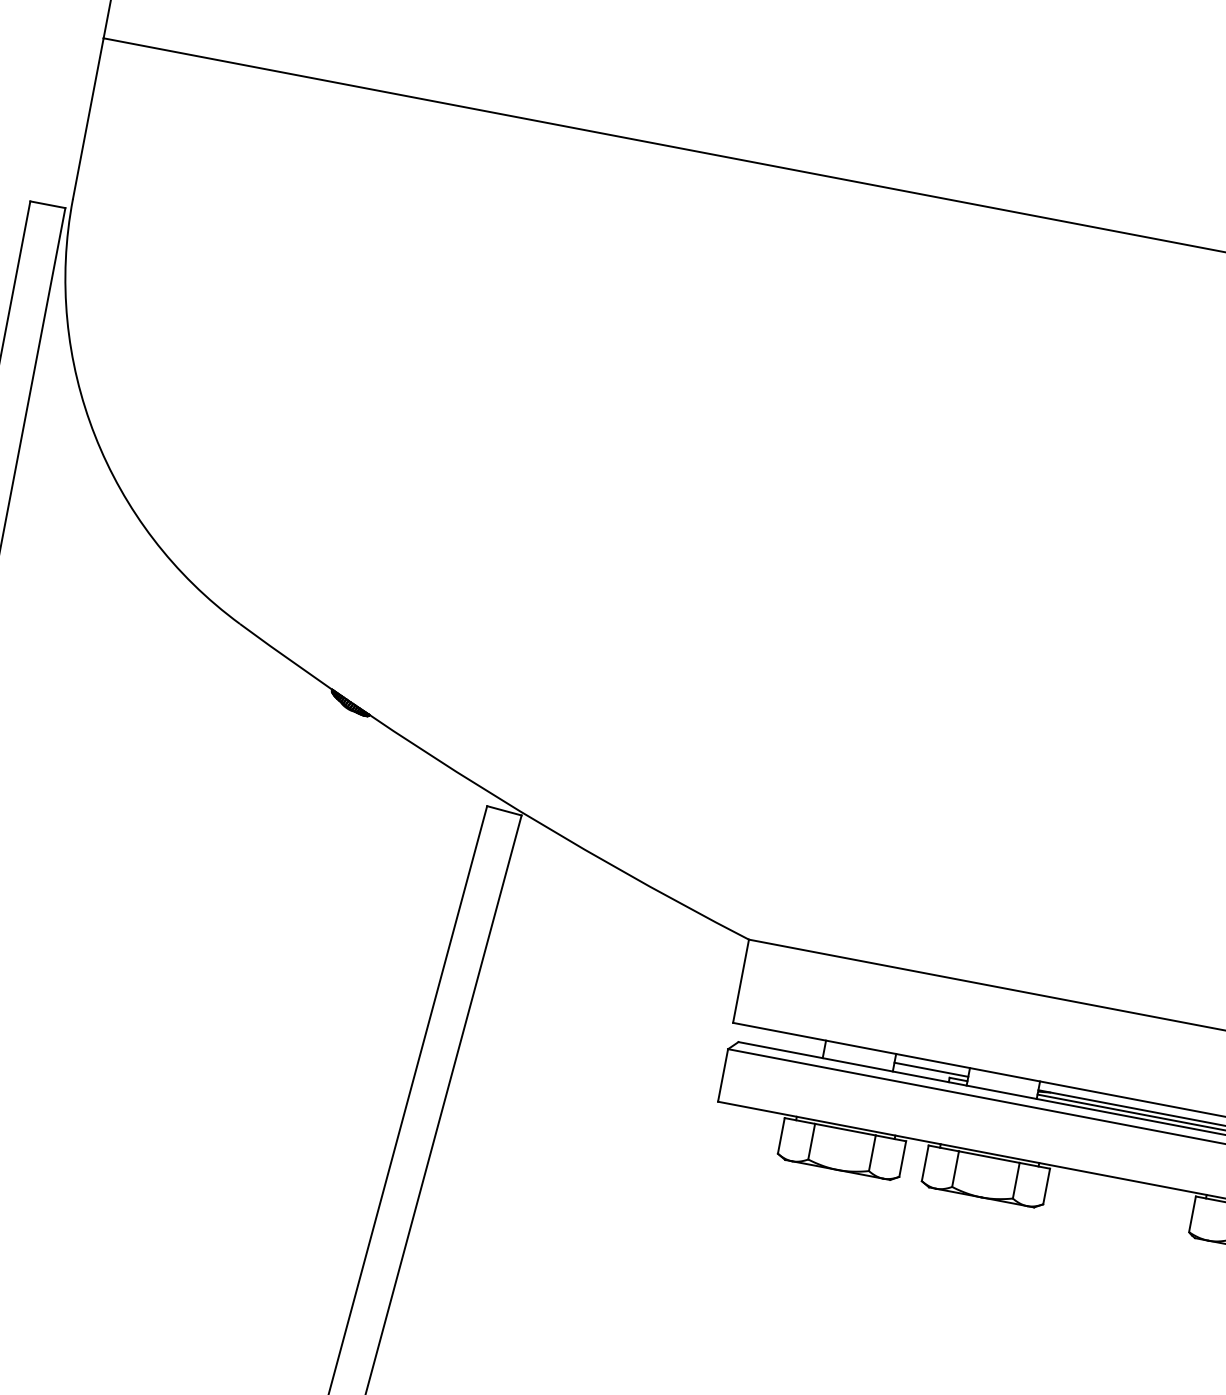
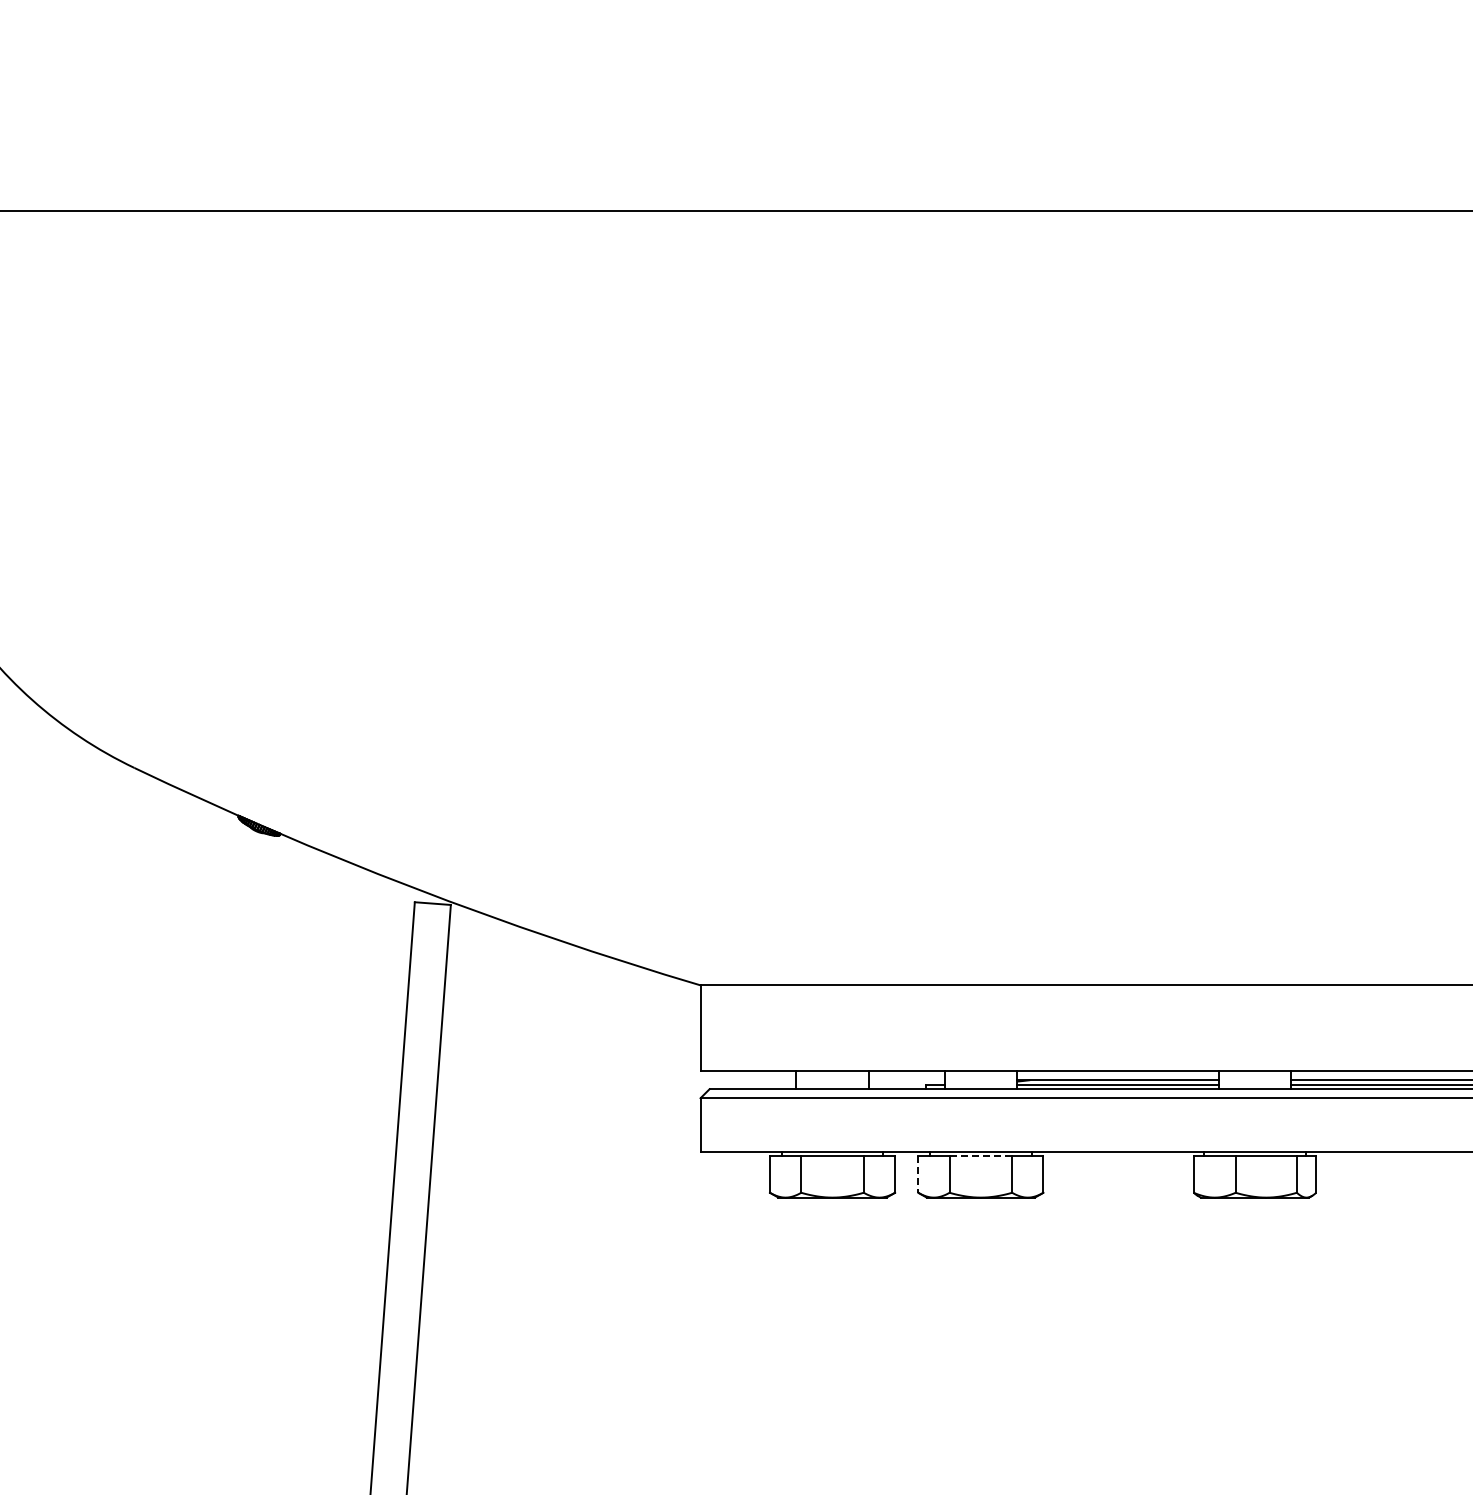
line: (931, 1070) -> (906, 1080), removed
line: (989, 1157) -> (981, 1156), solid -> dashed
line: (925, 1163) -> (918, 1174), solid -> dashed

